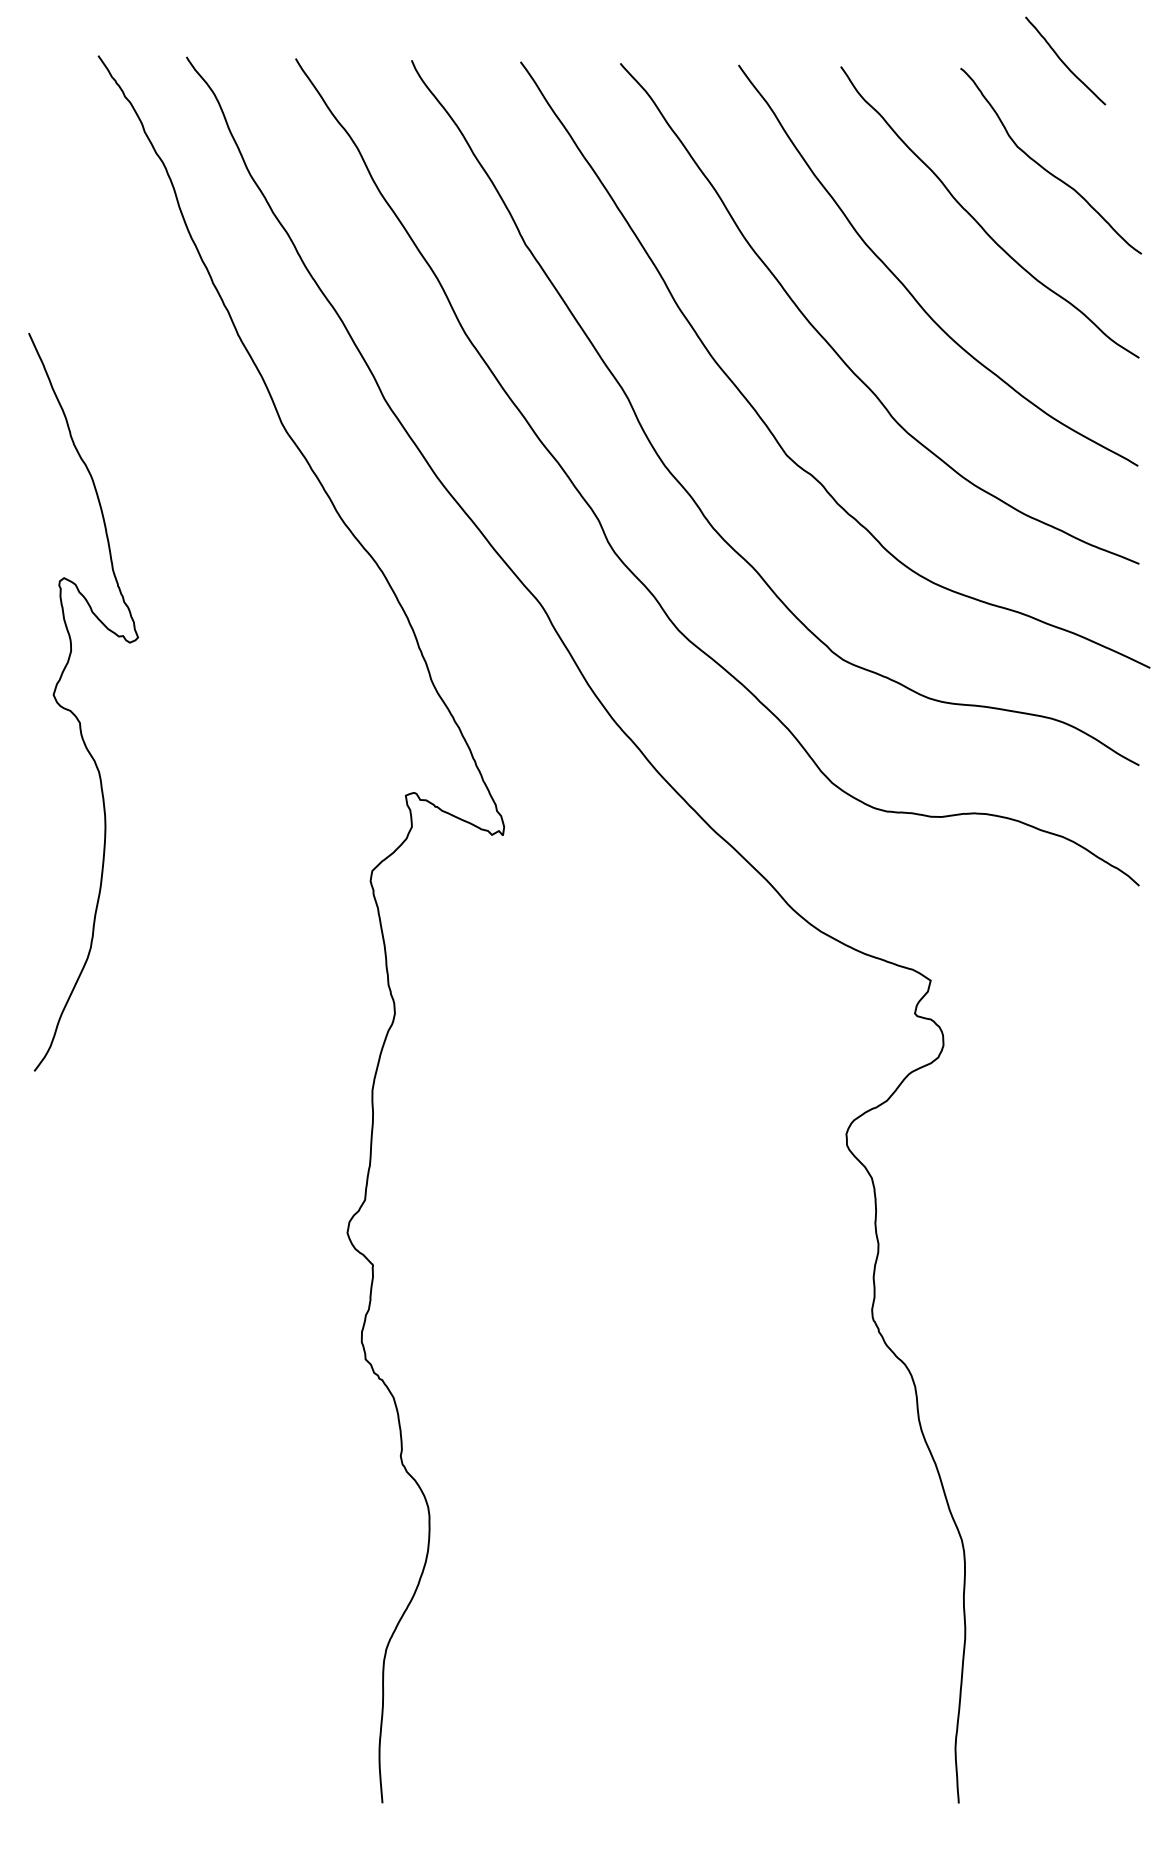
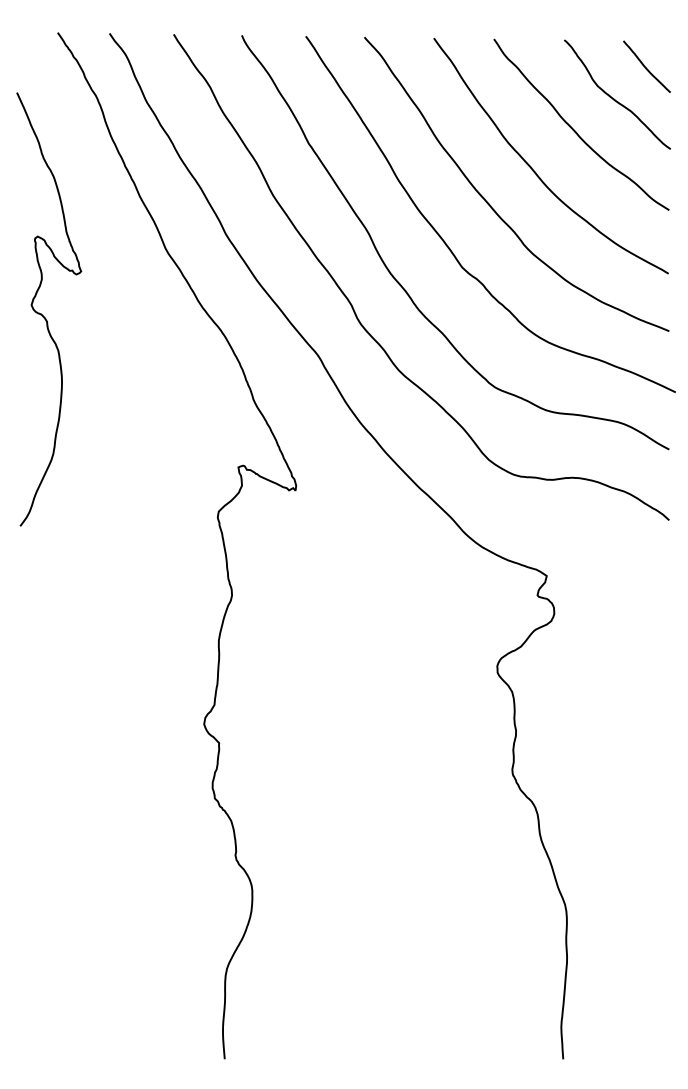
curve: (1063, 60) -> (645, 66), moved
curve: (73, 712) -> (43, 315), moved

